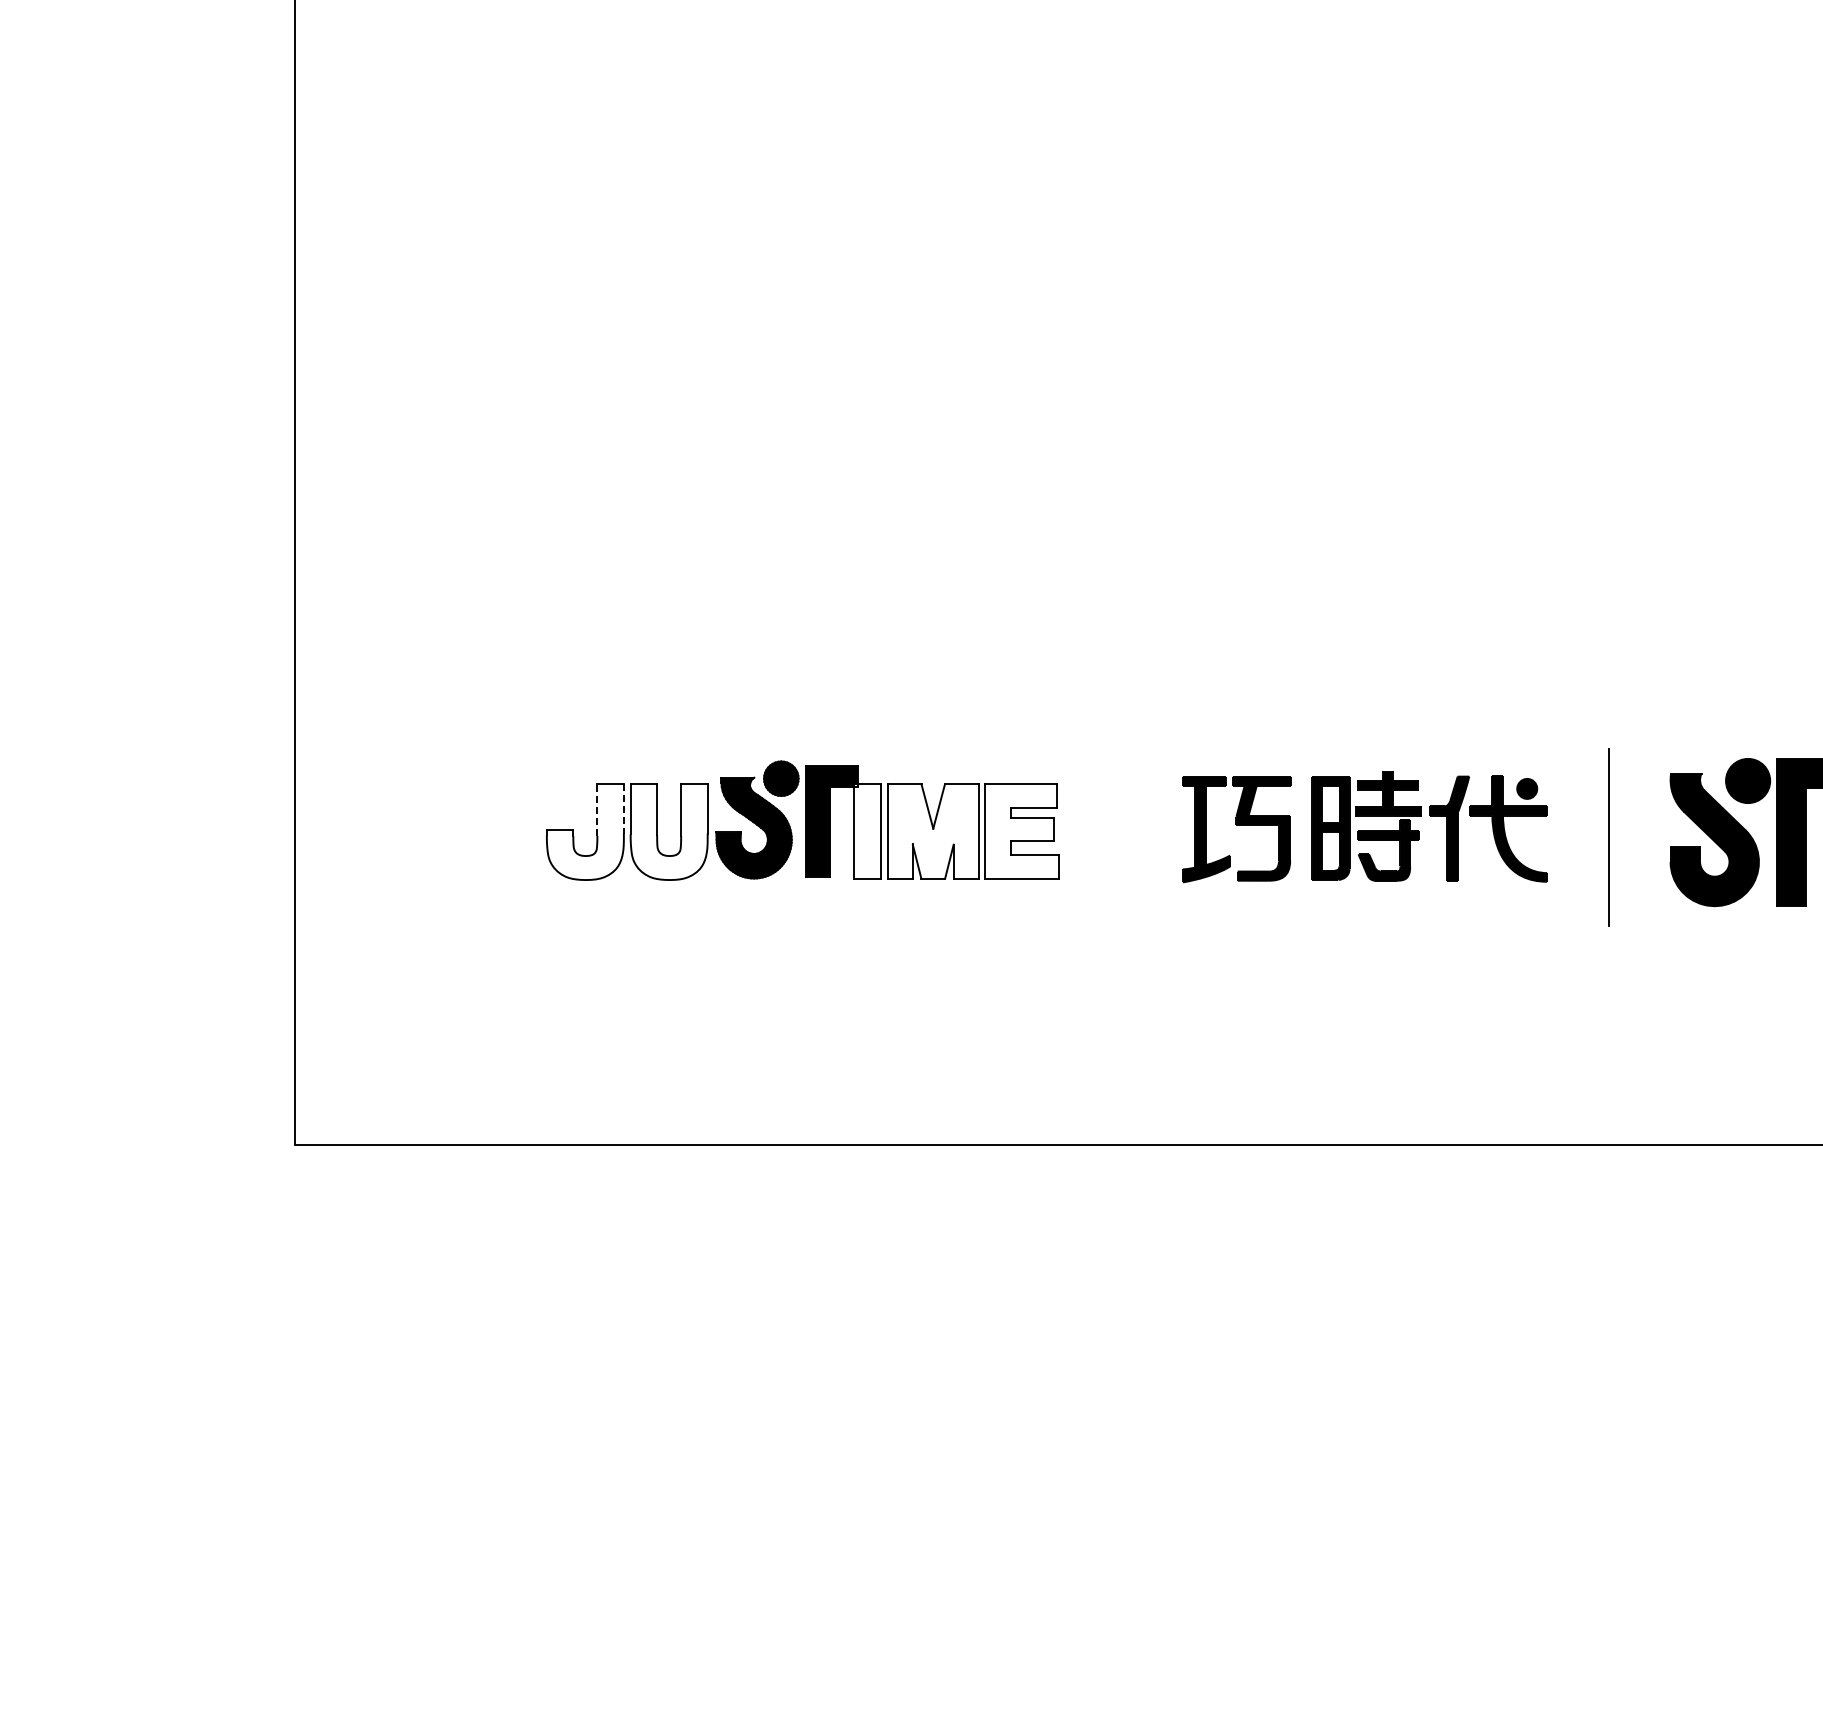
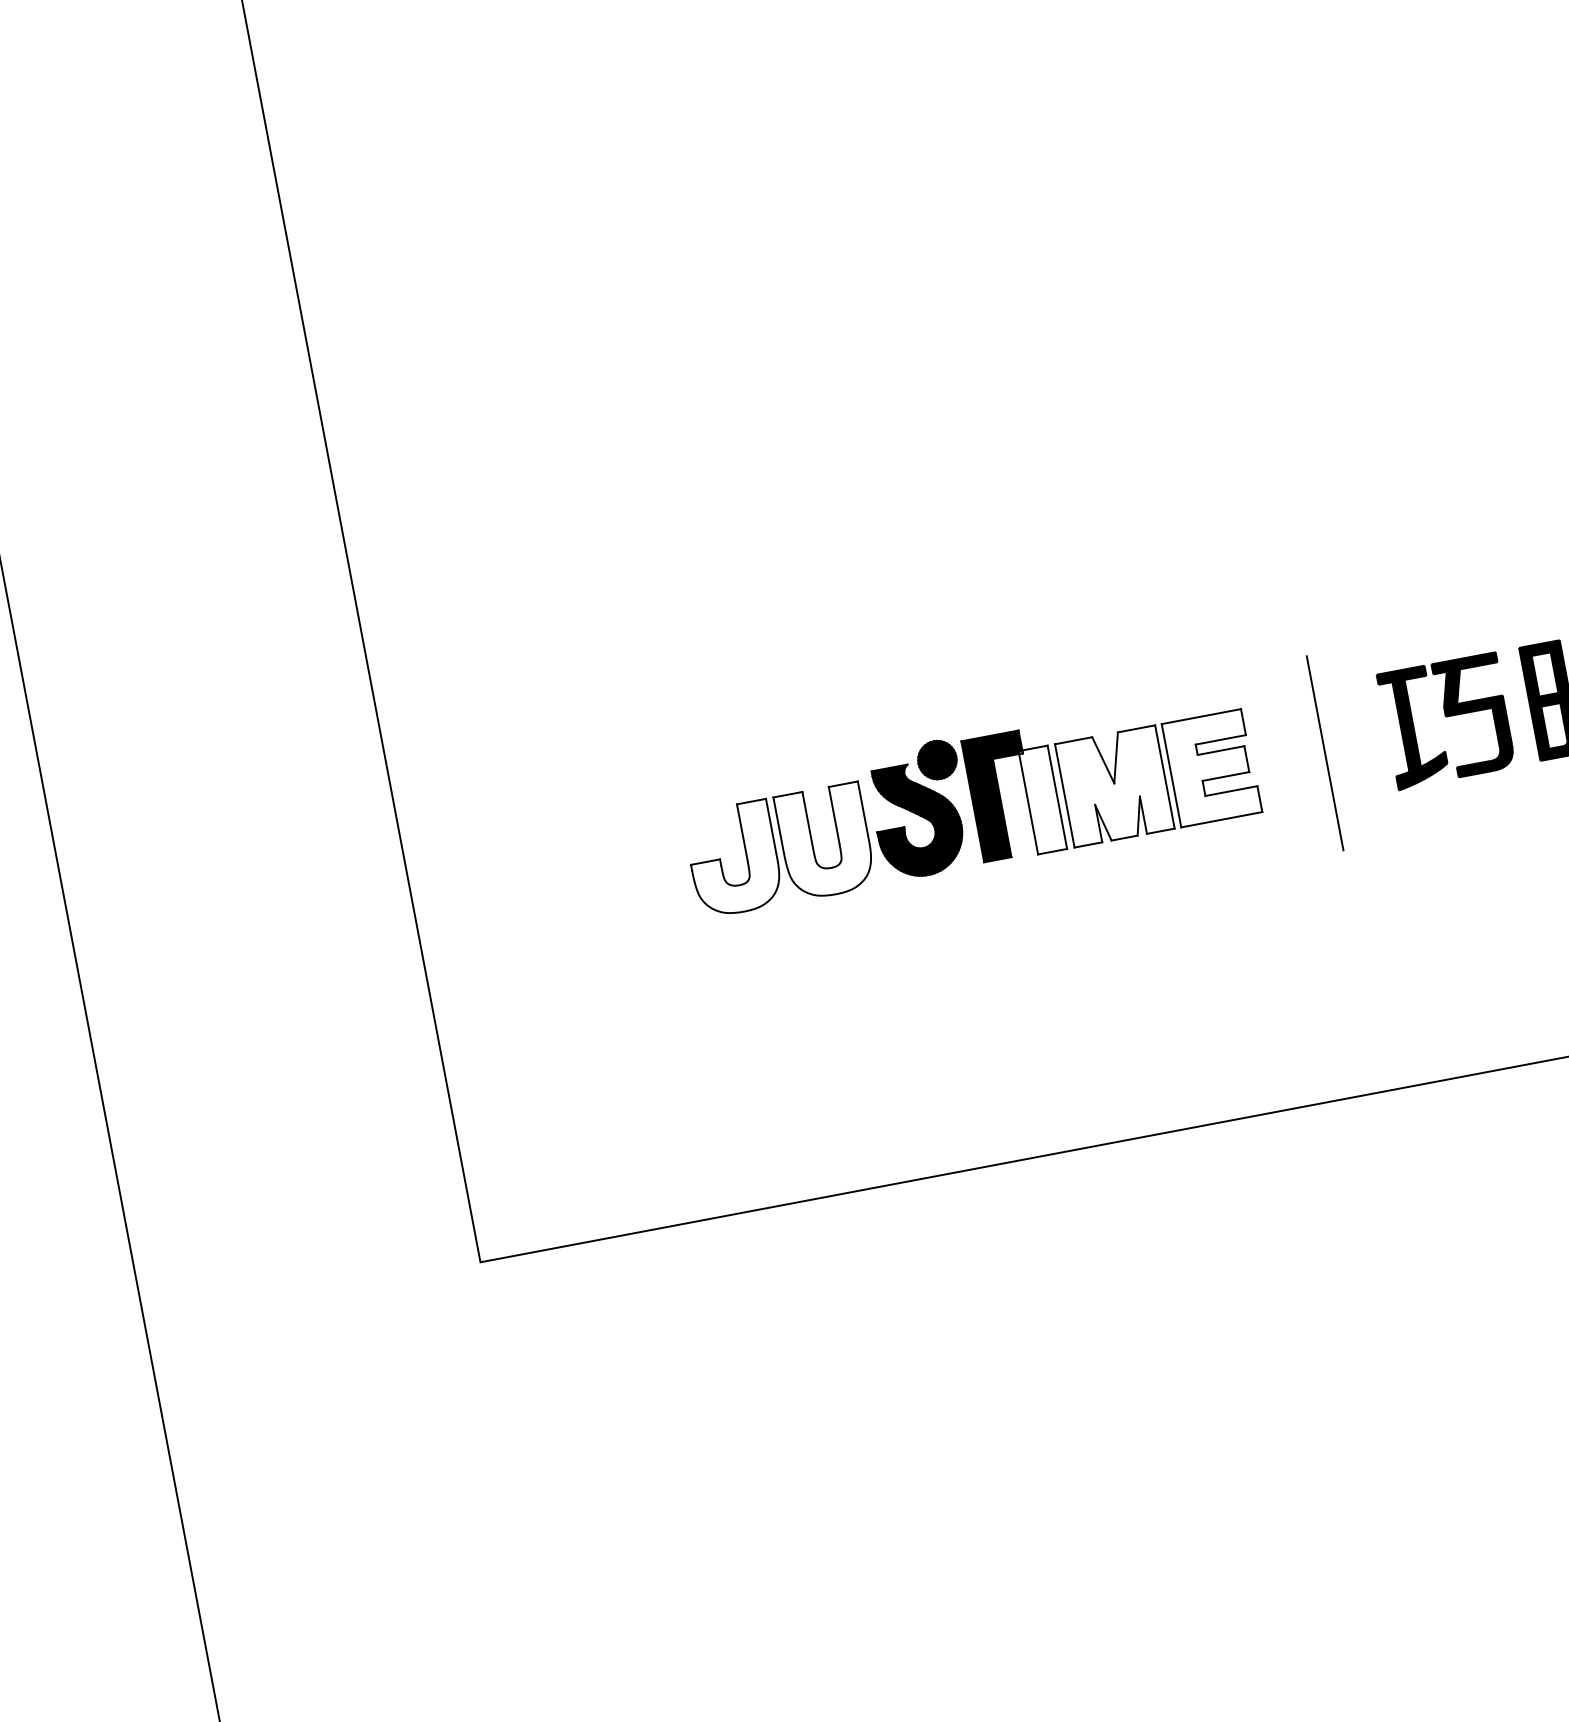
line: (623, 808) -> (770, 825), dashed -> solid
line: (597, 810) -> (742, 832), dashed -> solid
line: (1124, 836) -> (1325, 752), added

